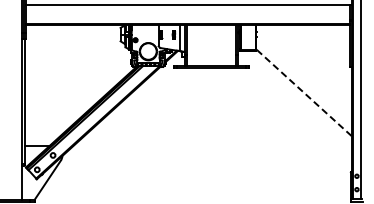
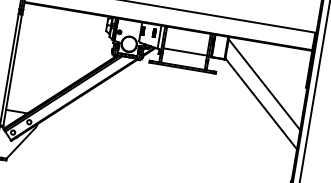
line: (210, 49) -> (184, 51), added
line: (303, 70) -> (264, 84), added
line: (303, 92) -> (260, 103), dashed -> solid

